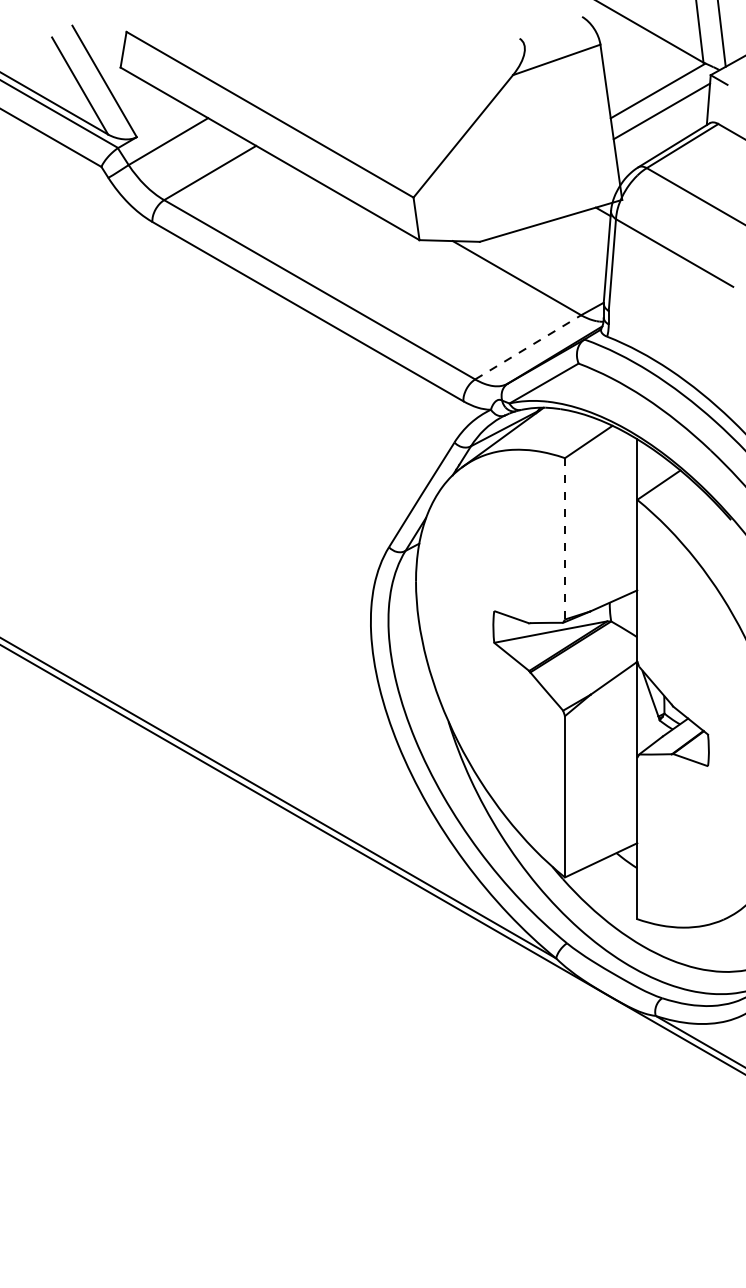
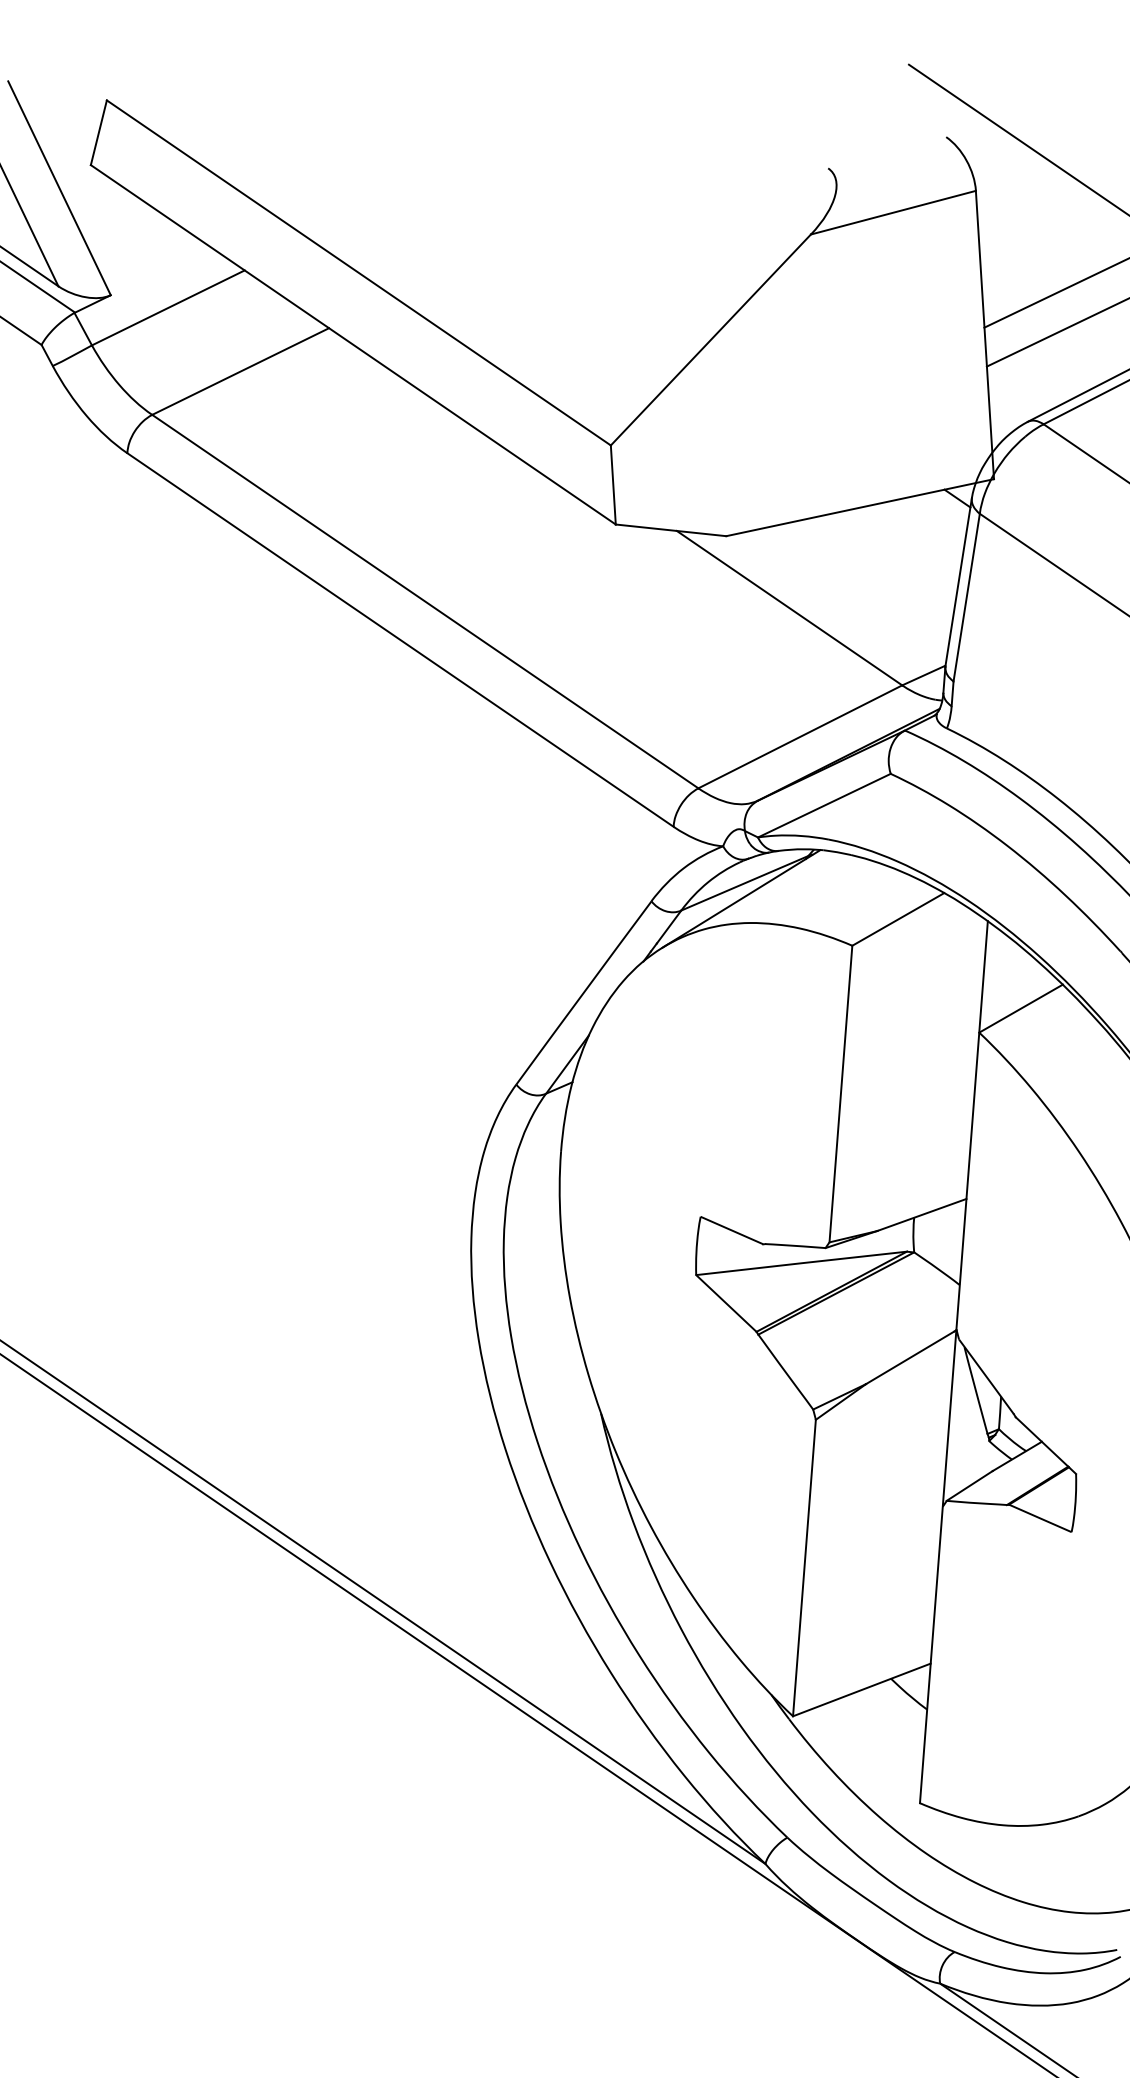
line: (528, 347) -> (800, 737), dashed -> solid
line: (565, 538) -> (841, 1093), dashed -> solid

